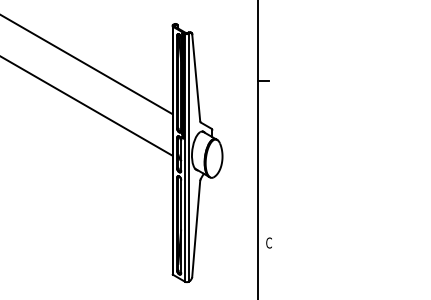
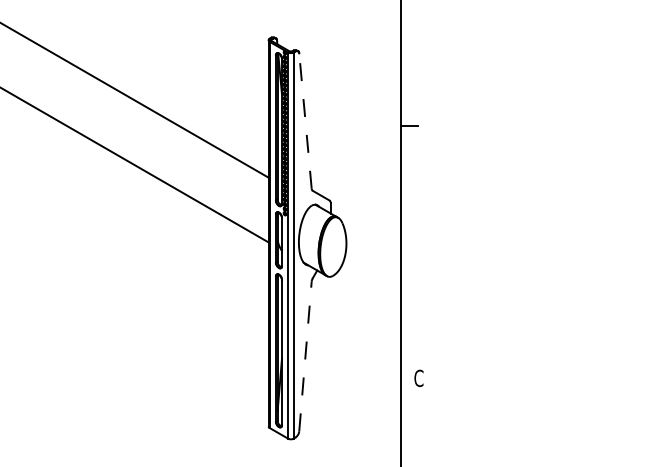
line: (196, 77) -> (305, 120), solid -> dashed
line: (196, 228) -> (305, 355), solid -> dashed

